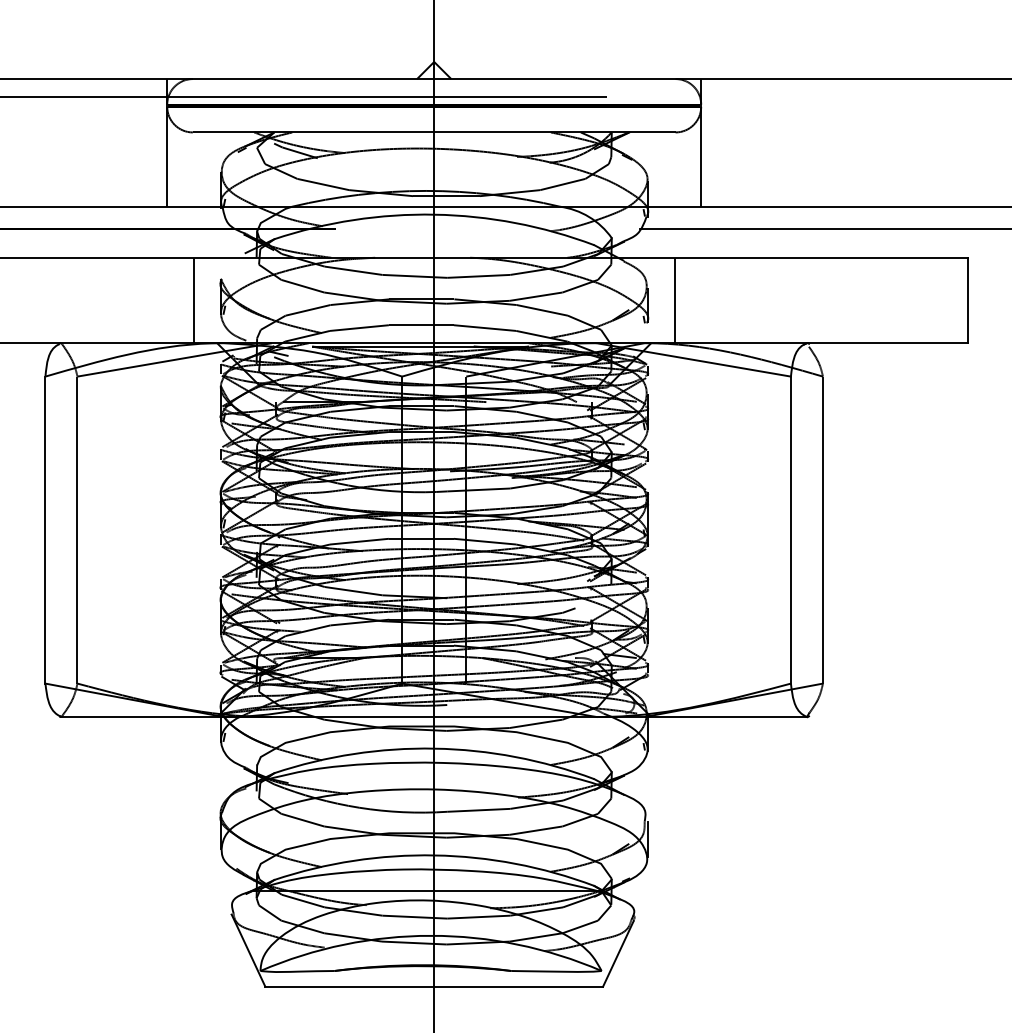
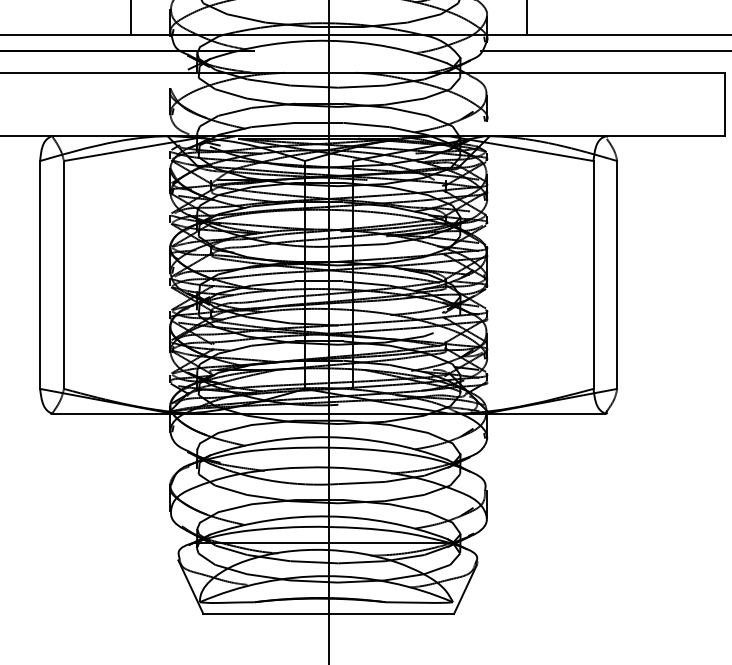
line: (193, 300) -> (150, 104), removed
line: (674, 300) -> (507, 104), removed

